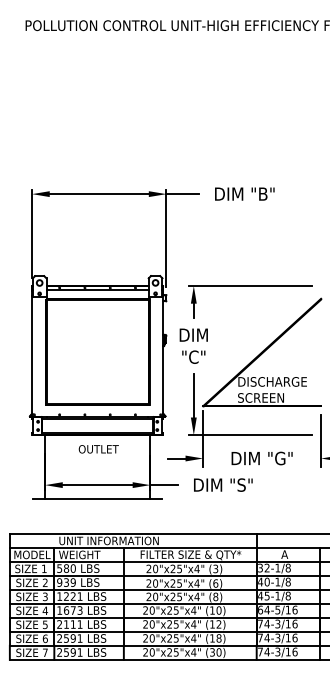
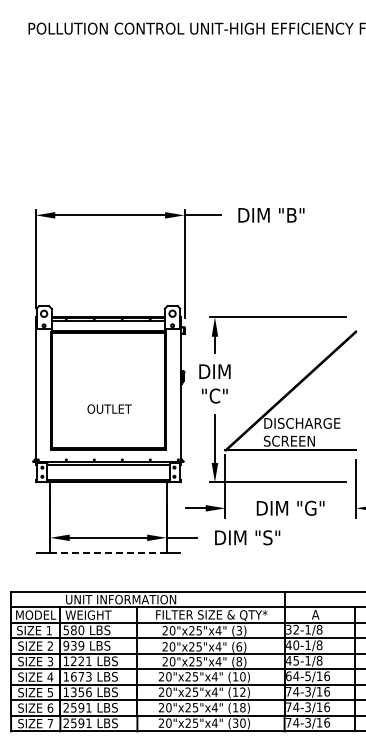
text: (98, 448) -> (109, 408), moved
line: (97, 498) -> (108, 552), solid -> dashed
text: (69, 624) -> (77, 692), 2111 -> 1356

